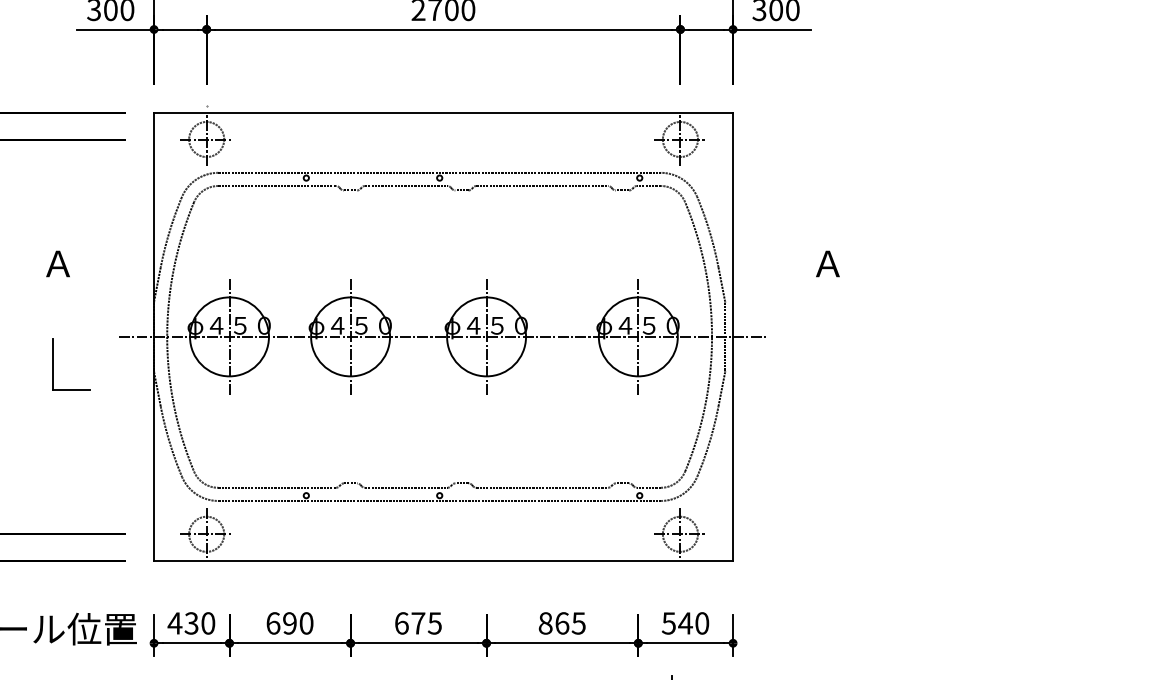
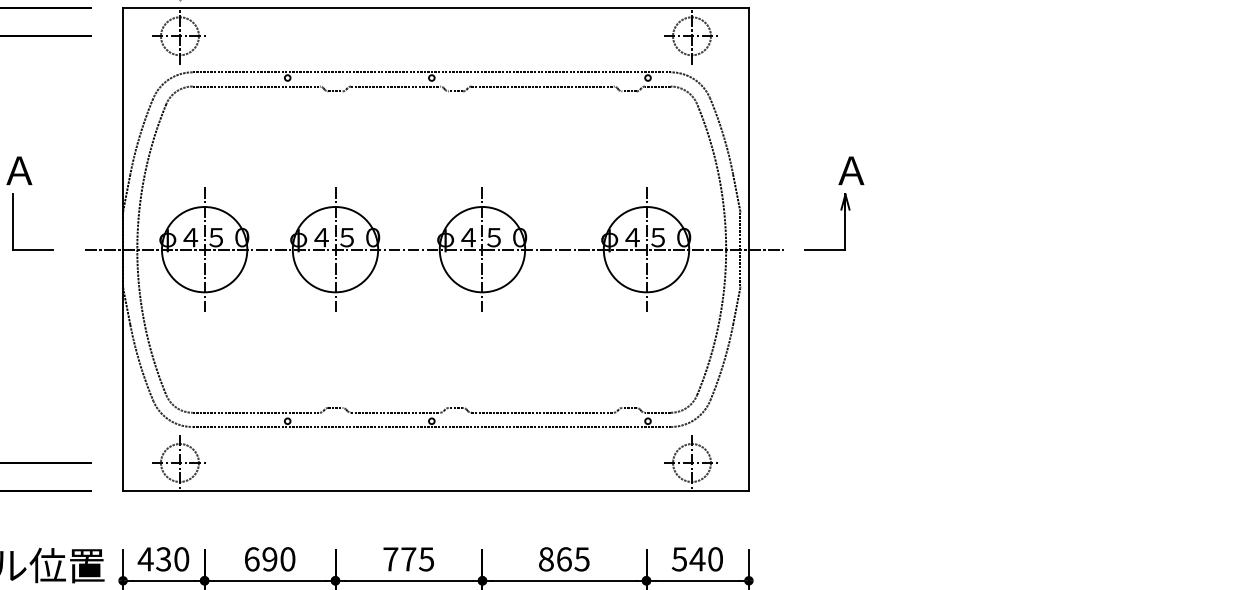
part: (817, 300) -> (840, 210), added
part: (53, 364) -> (14, 222), moved
text: (401, 623) -> (390, 559), 675 -> 775

